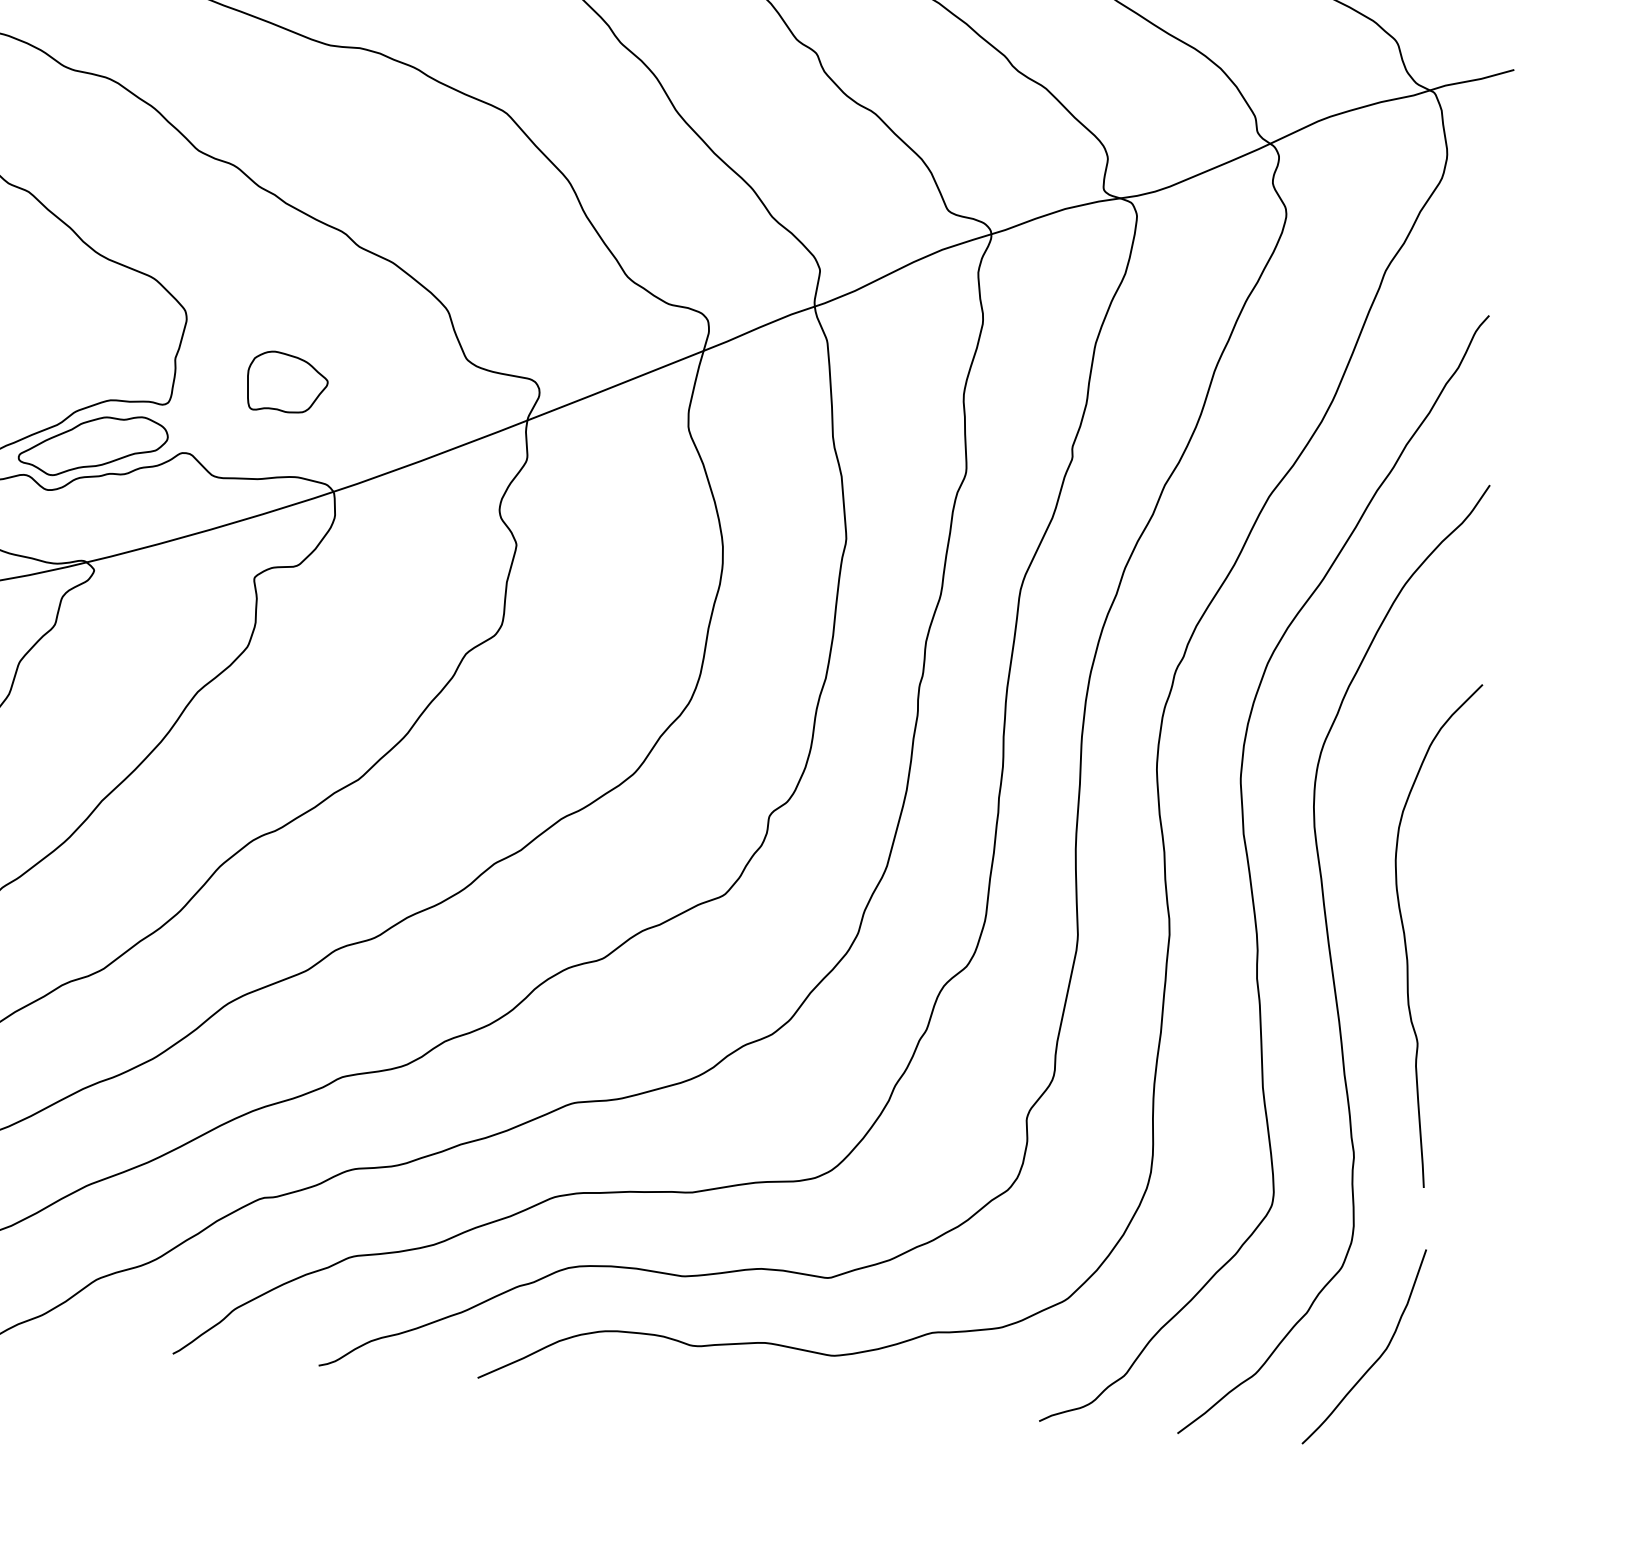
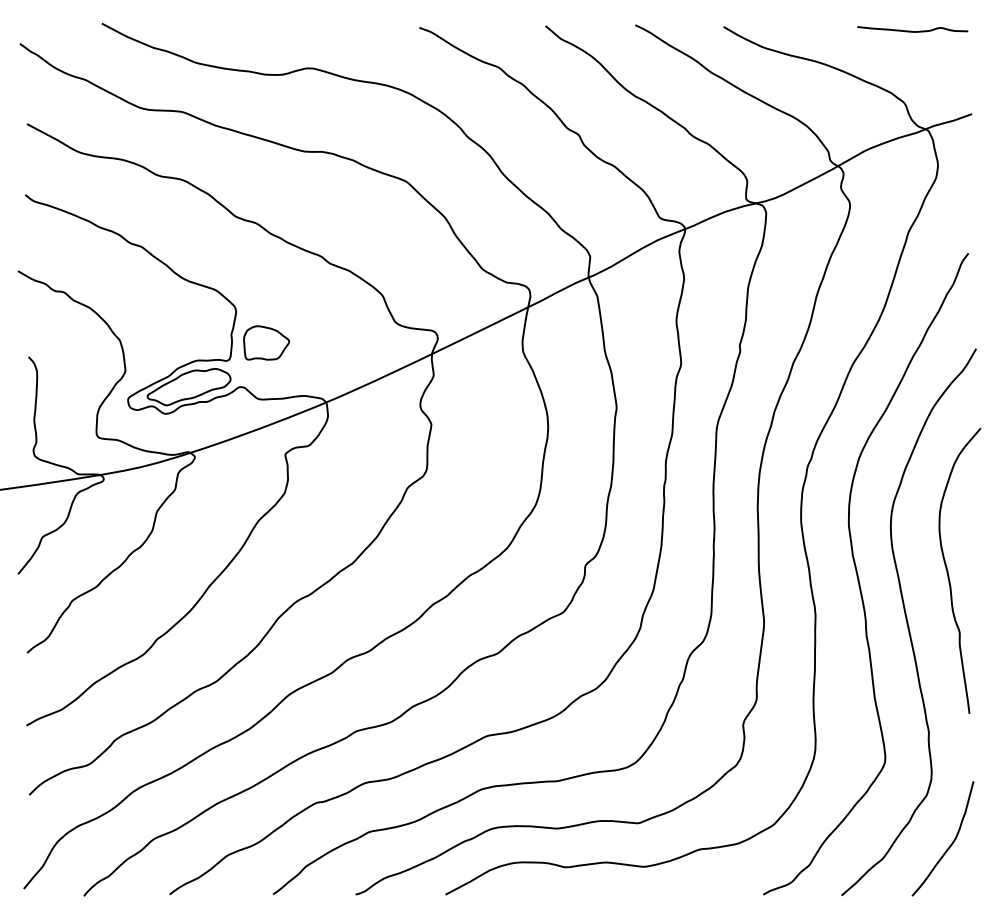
part: (287, 381) -> (266, 342), moved
curve: (1406, 931) -> (948, 570), moved

